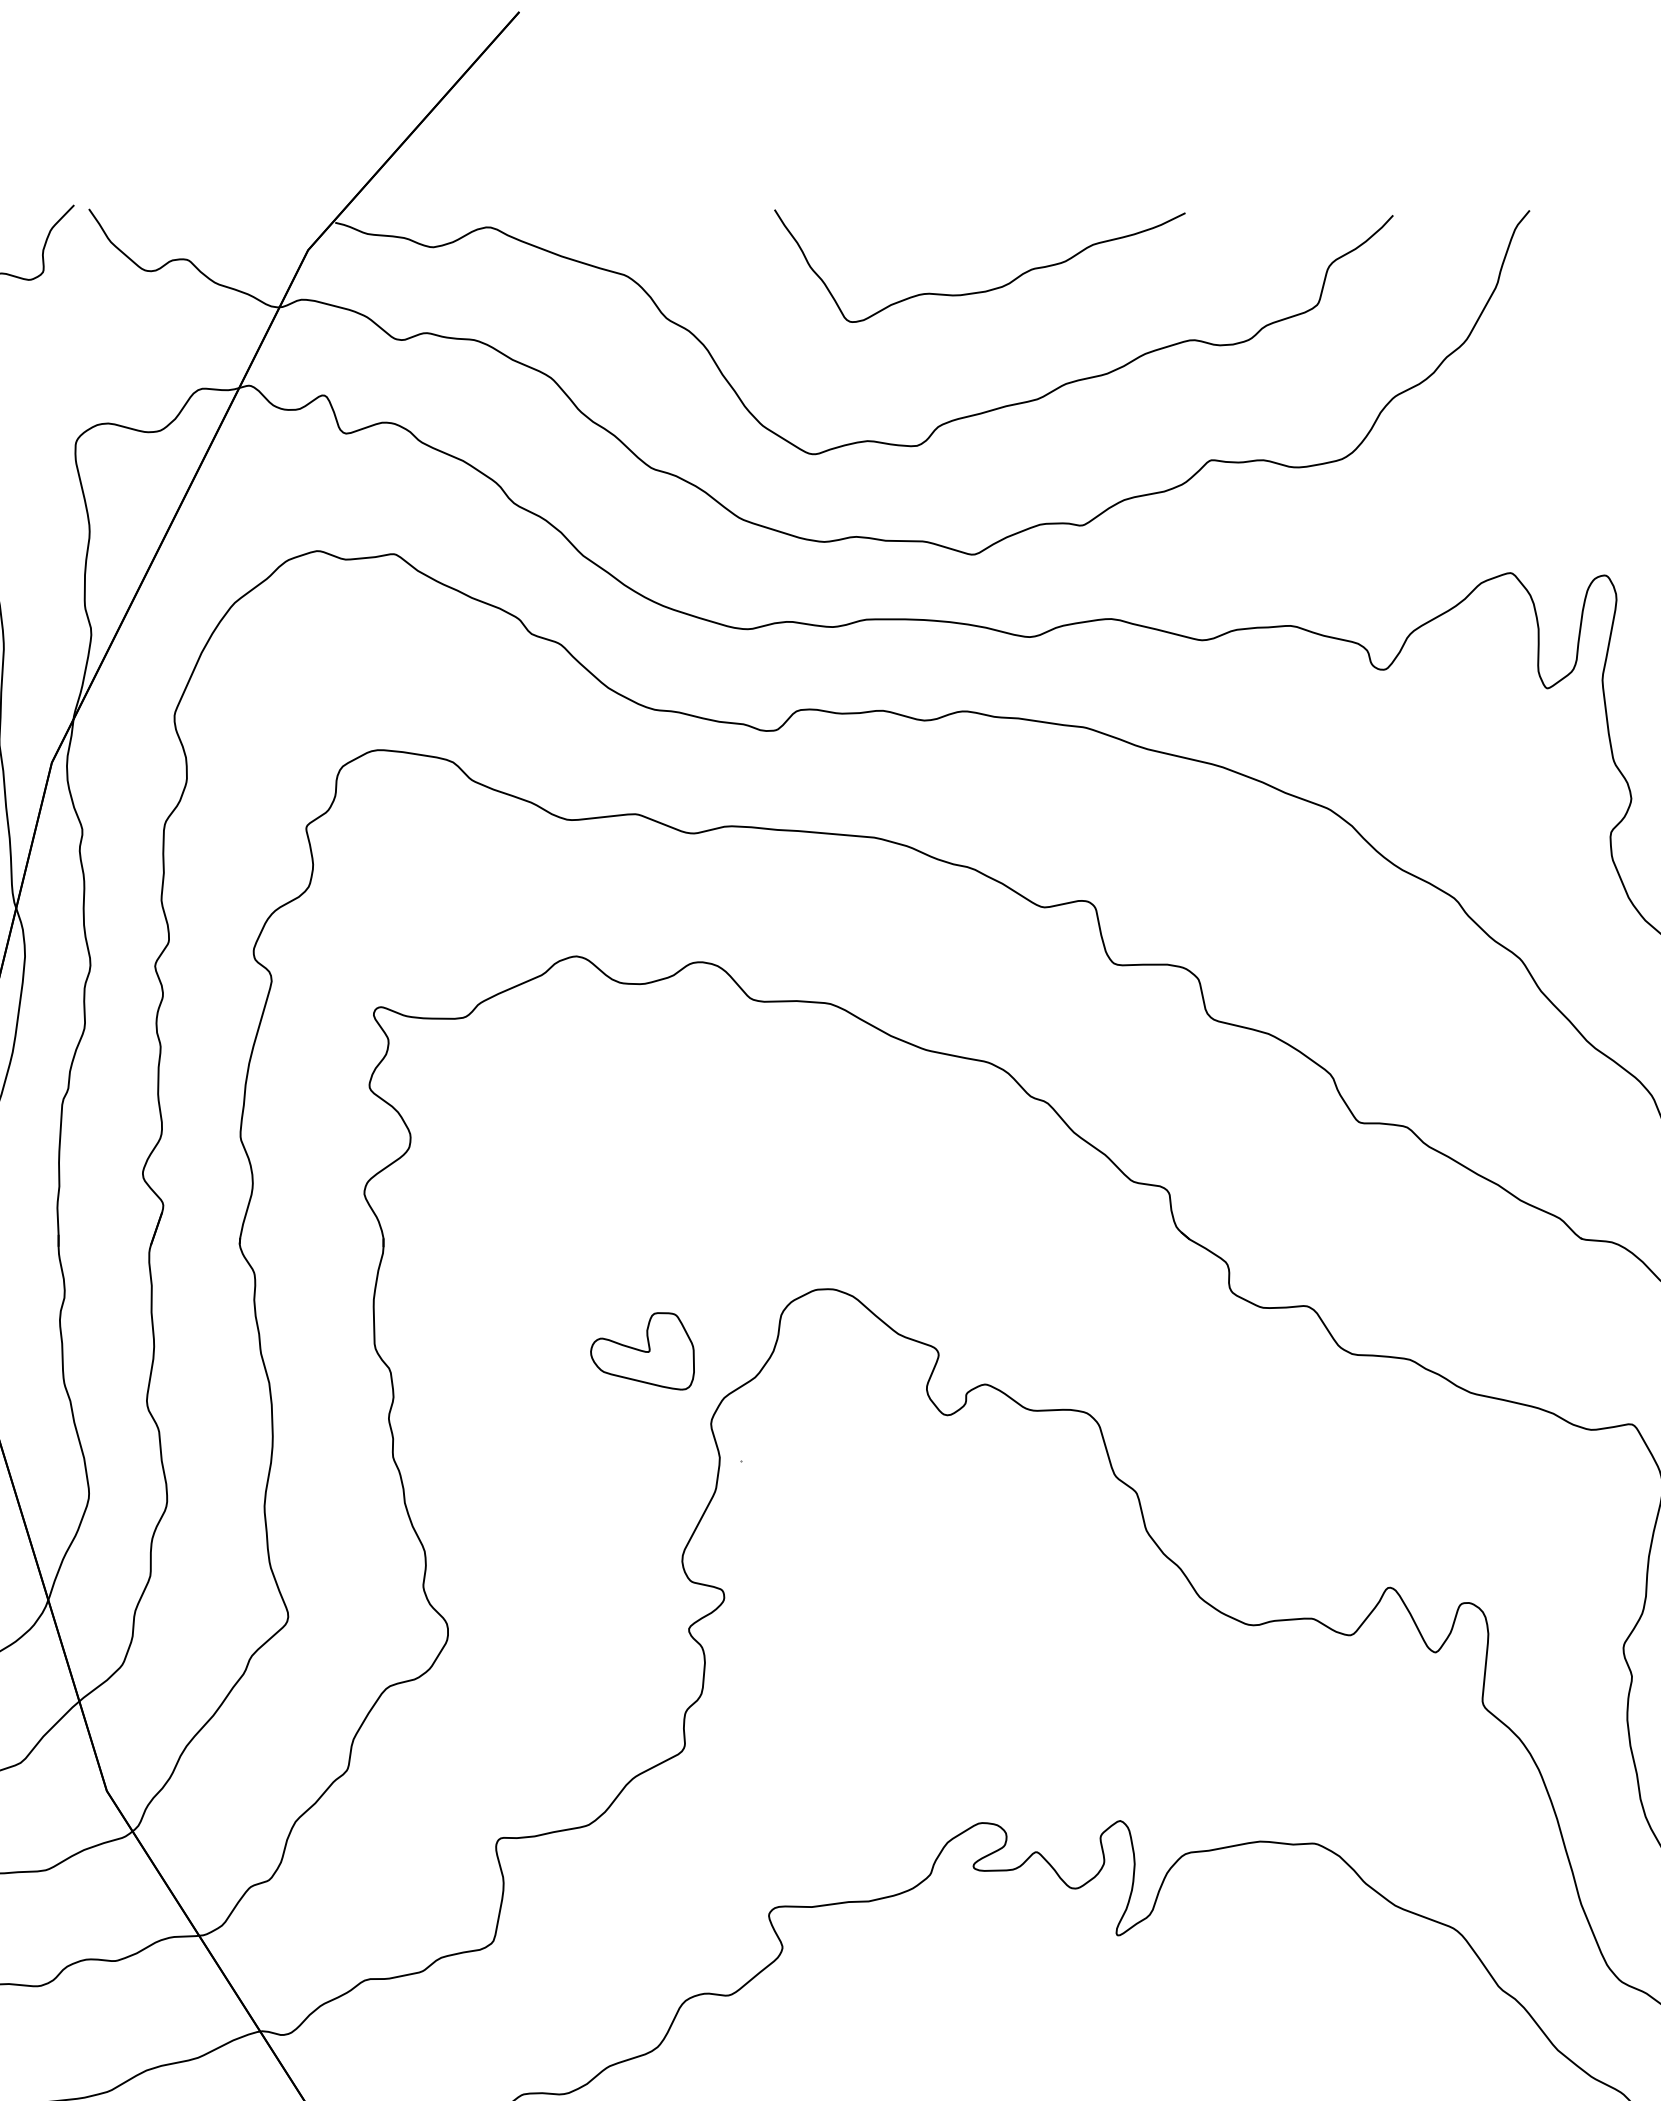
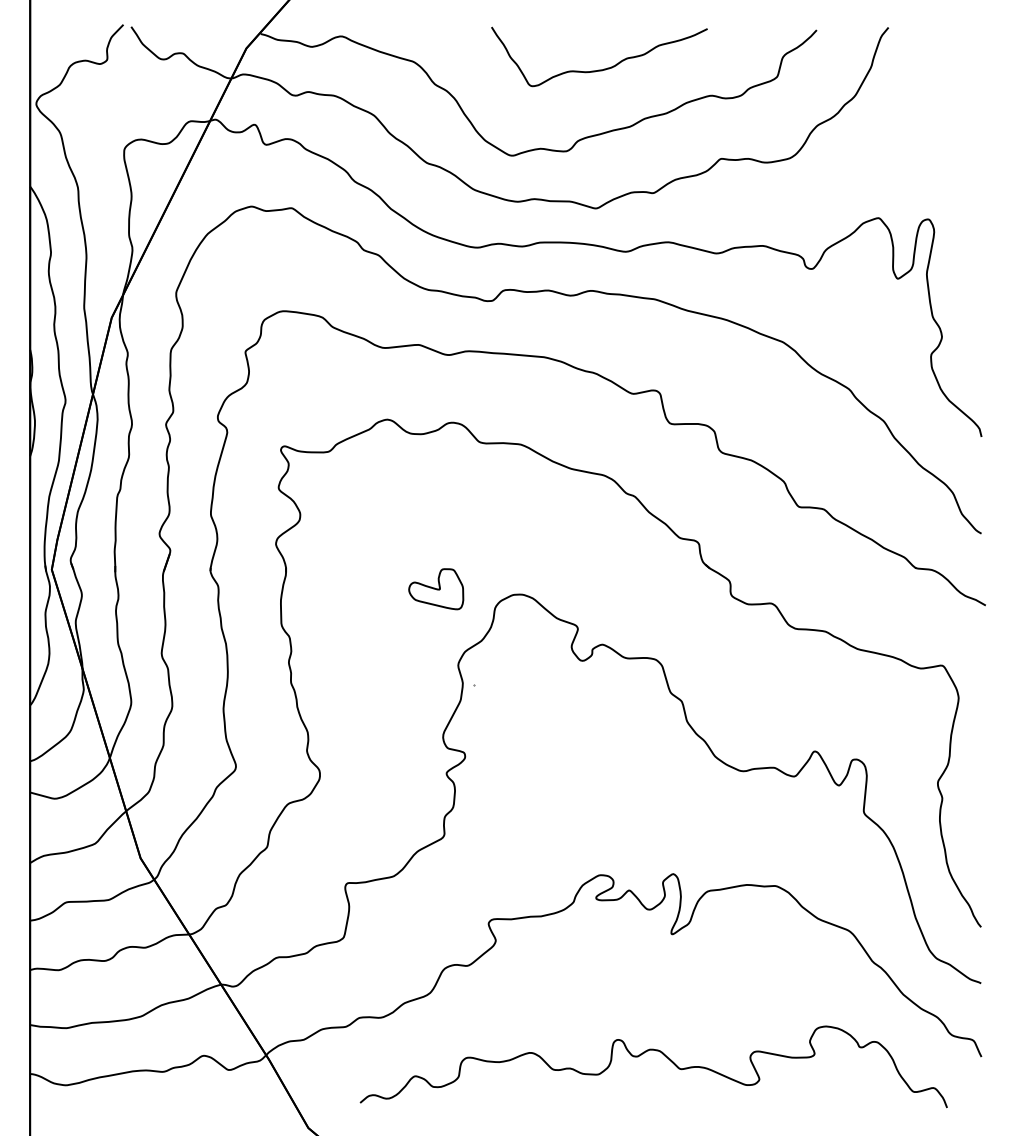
part: (643, 1351) -> (436, 589), moved

